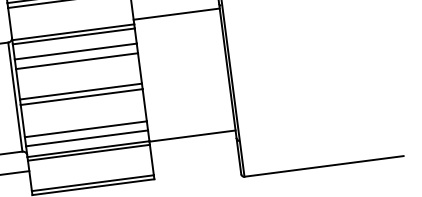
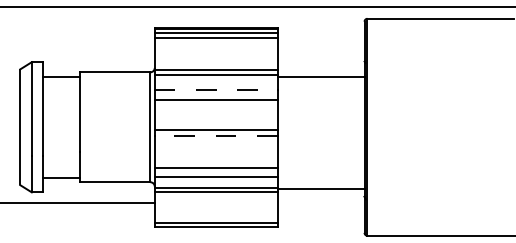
line: (176, 13) -> (320, 76), moved
line: (75, 51) -> (216, 89), solid -> dashed
line: (80, 96) -> (215, 135), solid -> dashed

